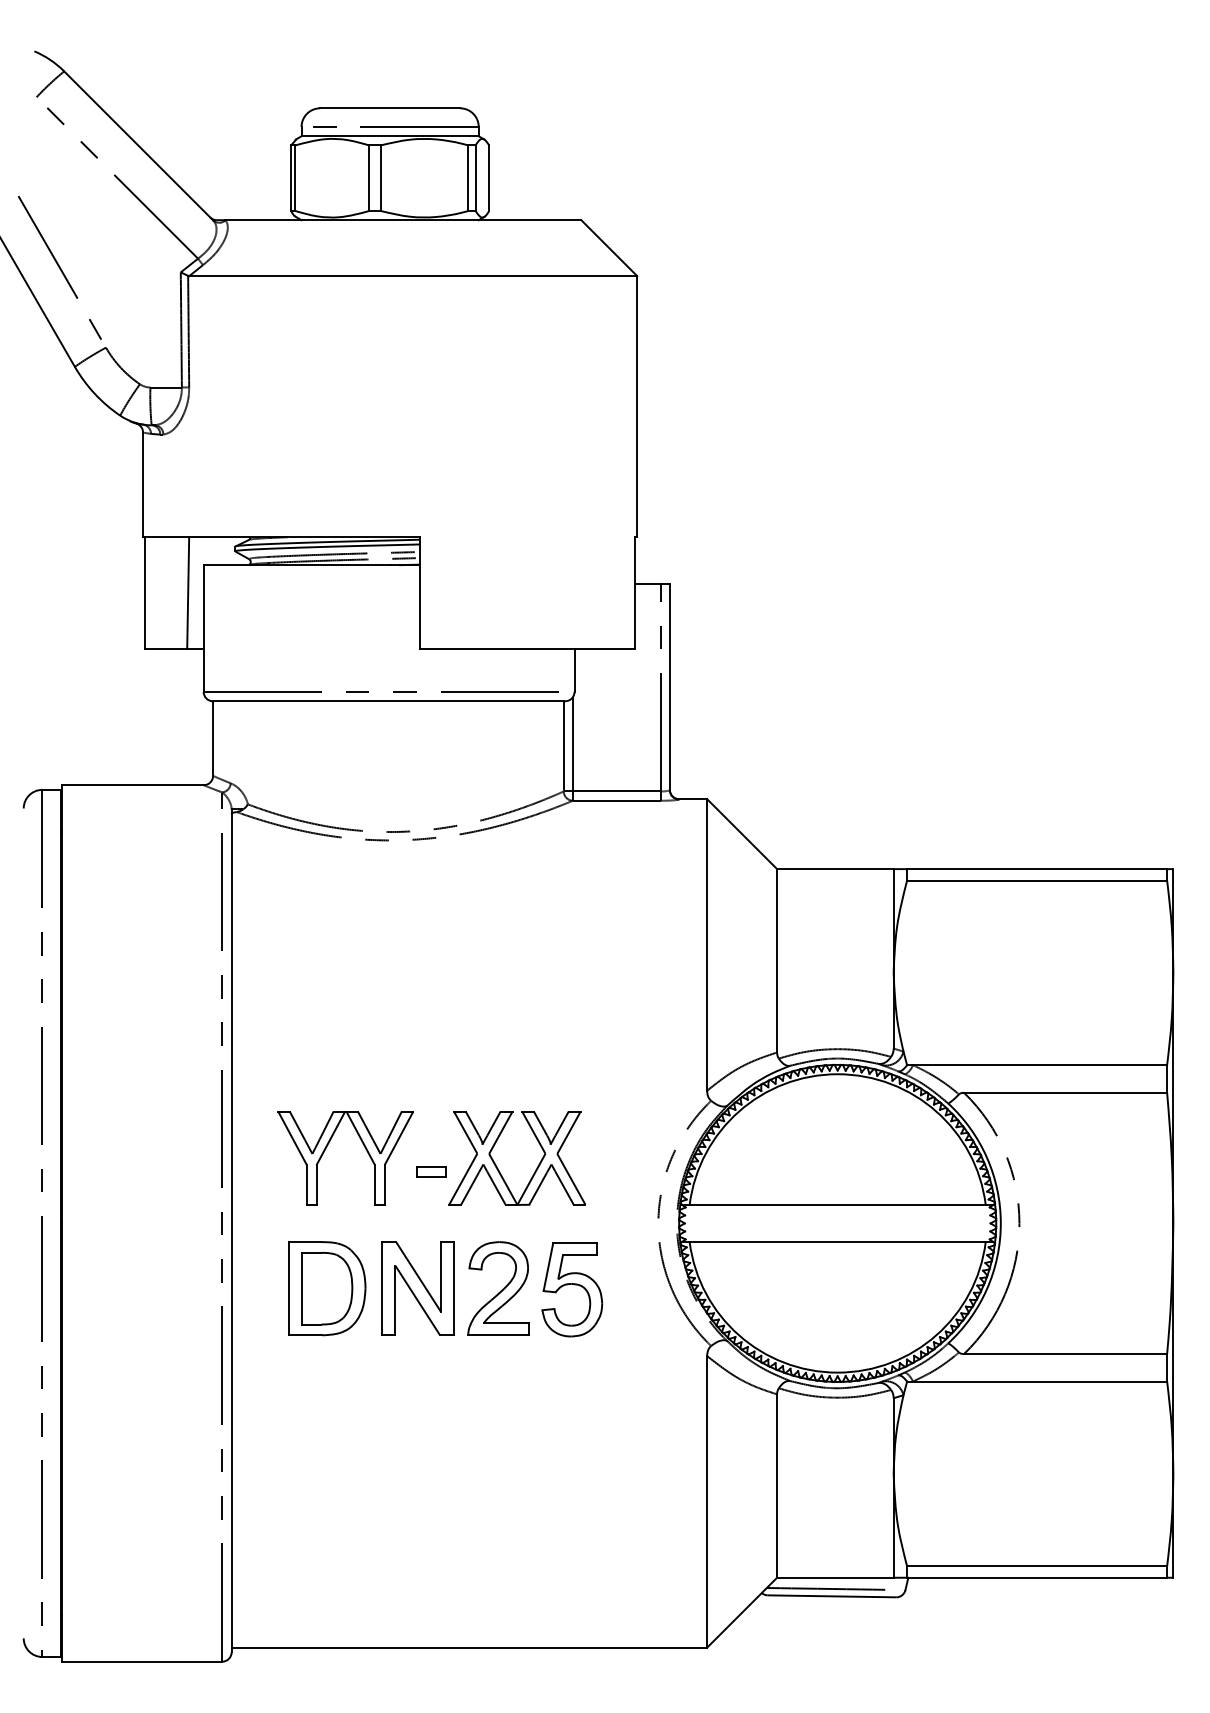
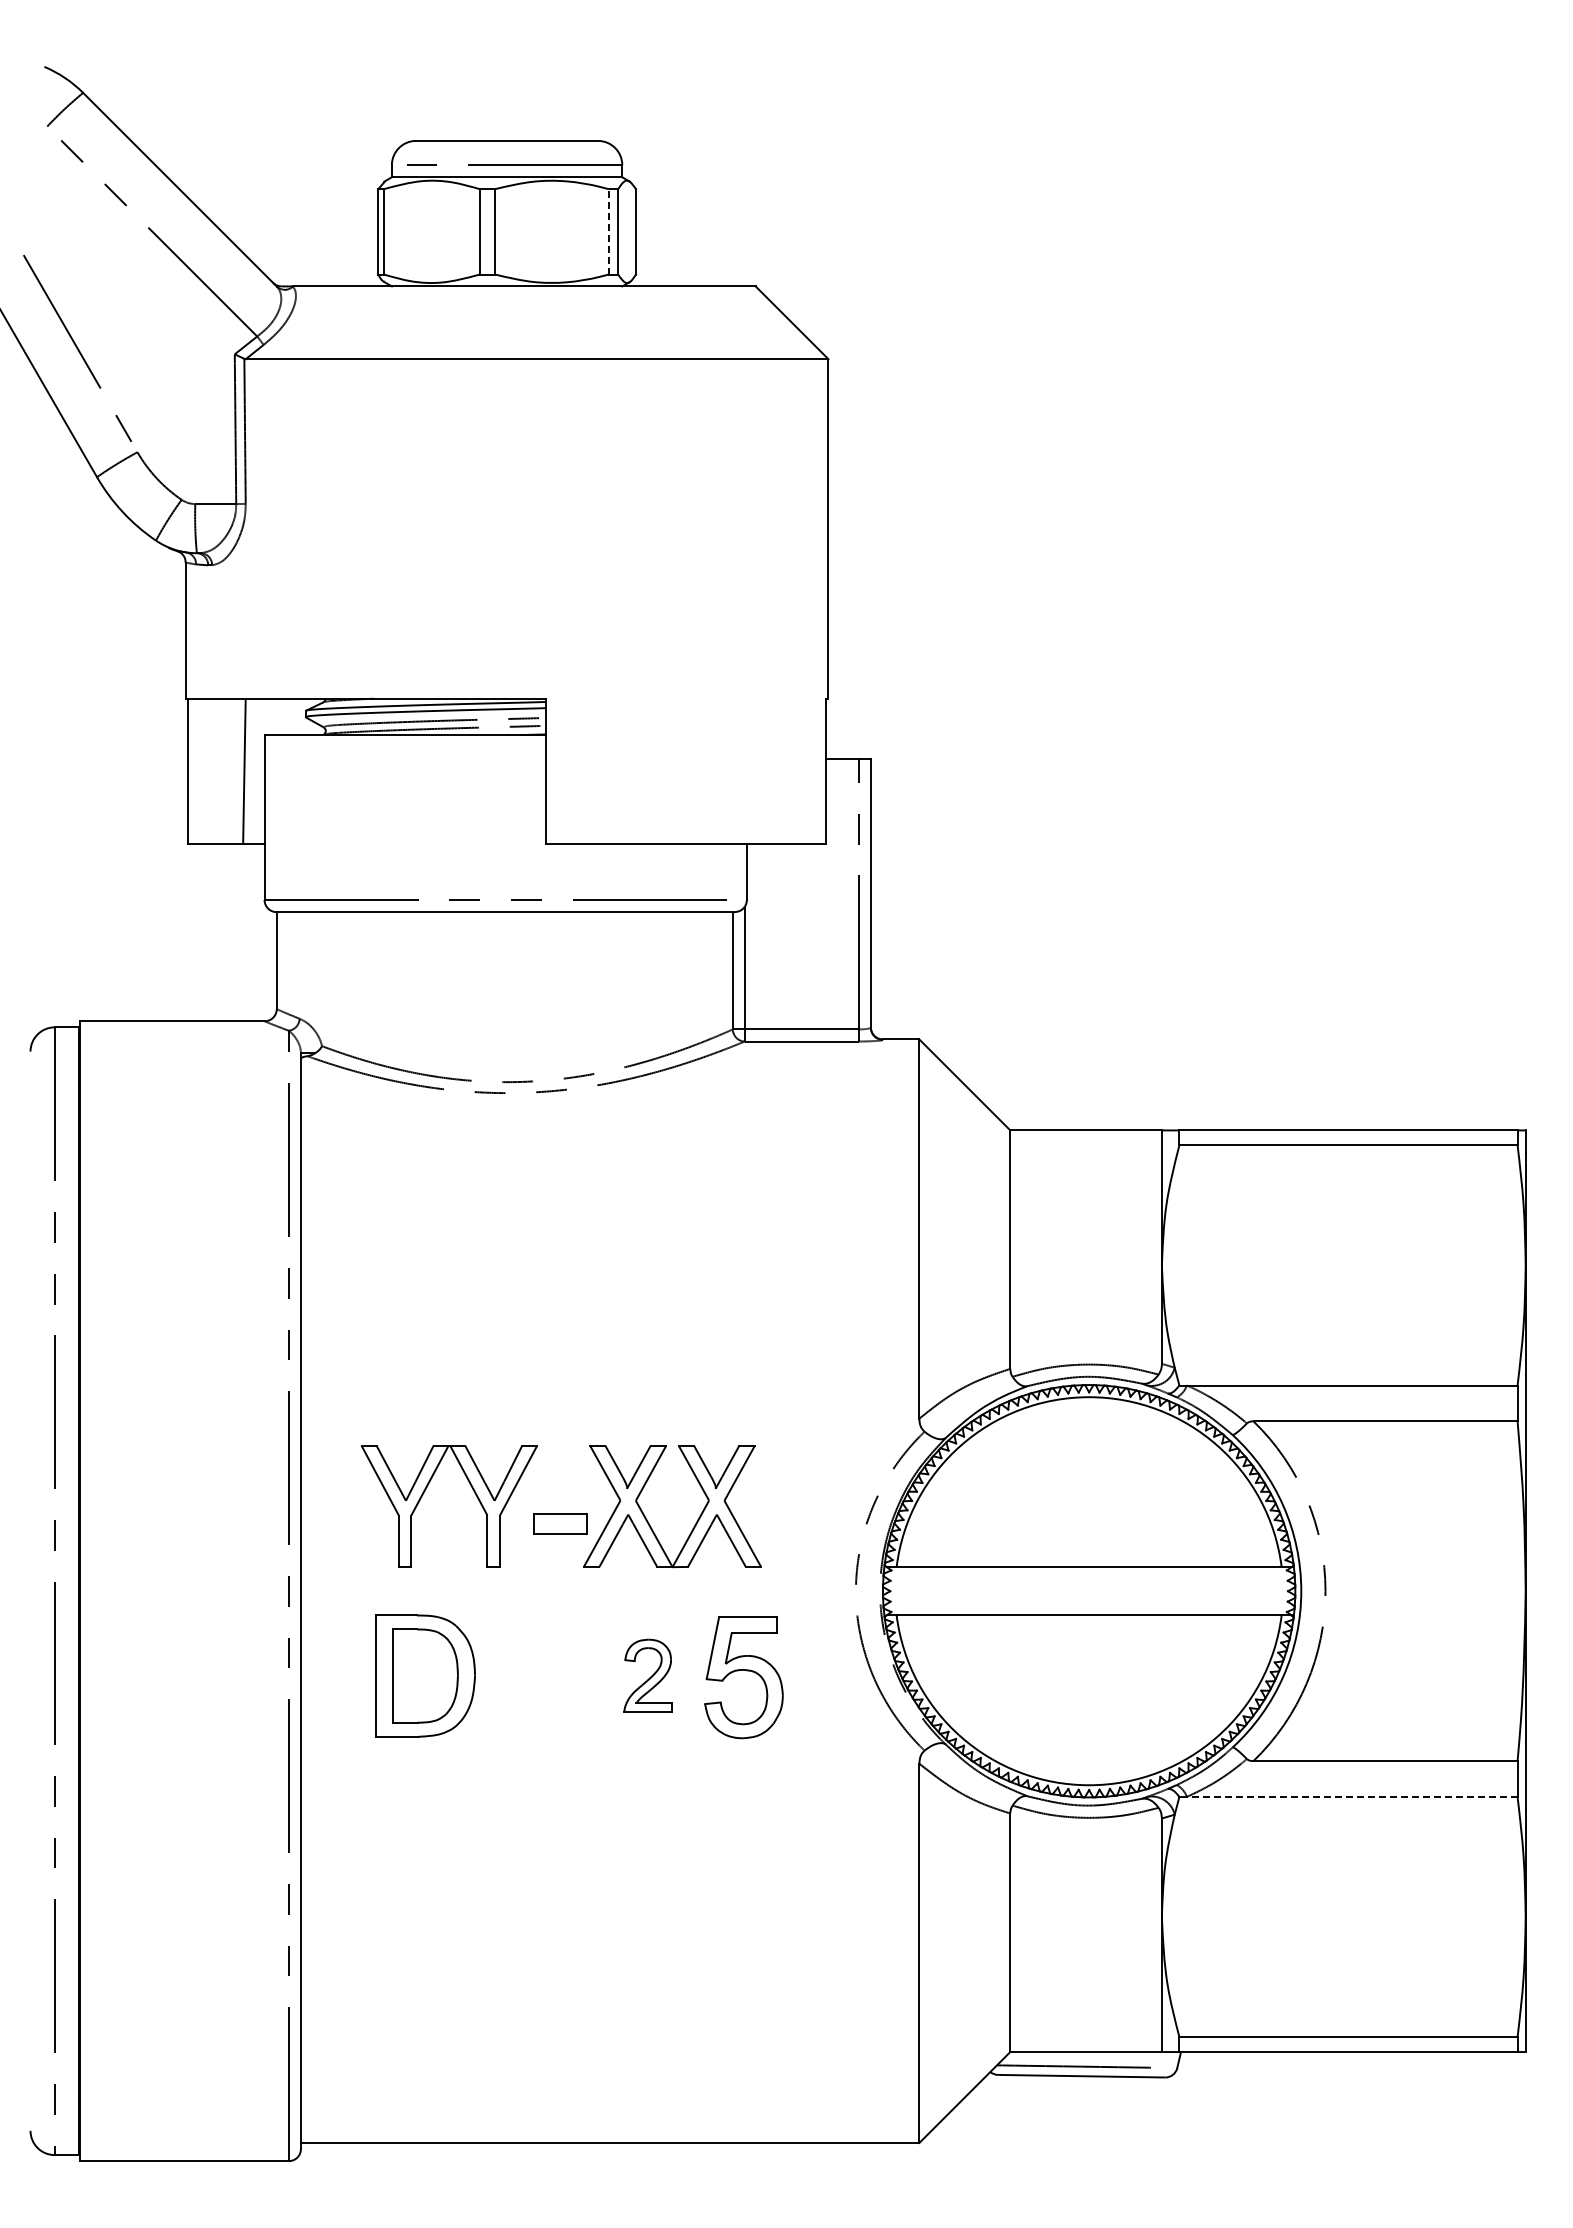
line: (468, 177) -> (608, 231), solid -> dashed
part: (431, 1171) -> (560, 1523), size x1.4
part: (418, 1288) -> (543, 1675), removed
part: (498, 1288) -> (647, 1675), size x0.6
line: (1039, 1381) -> (1351, 1796), solid -> dashed

